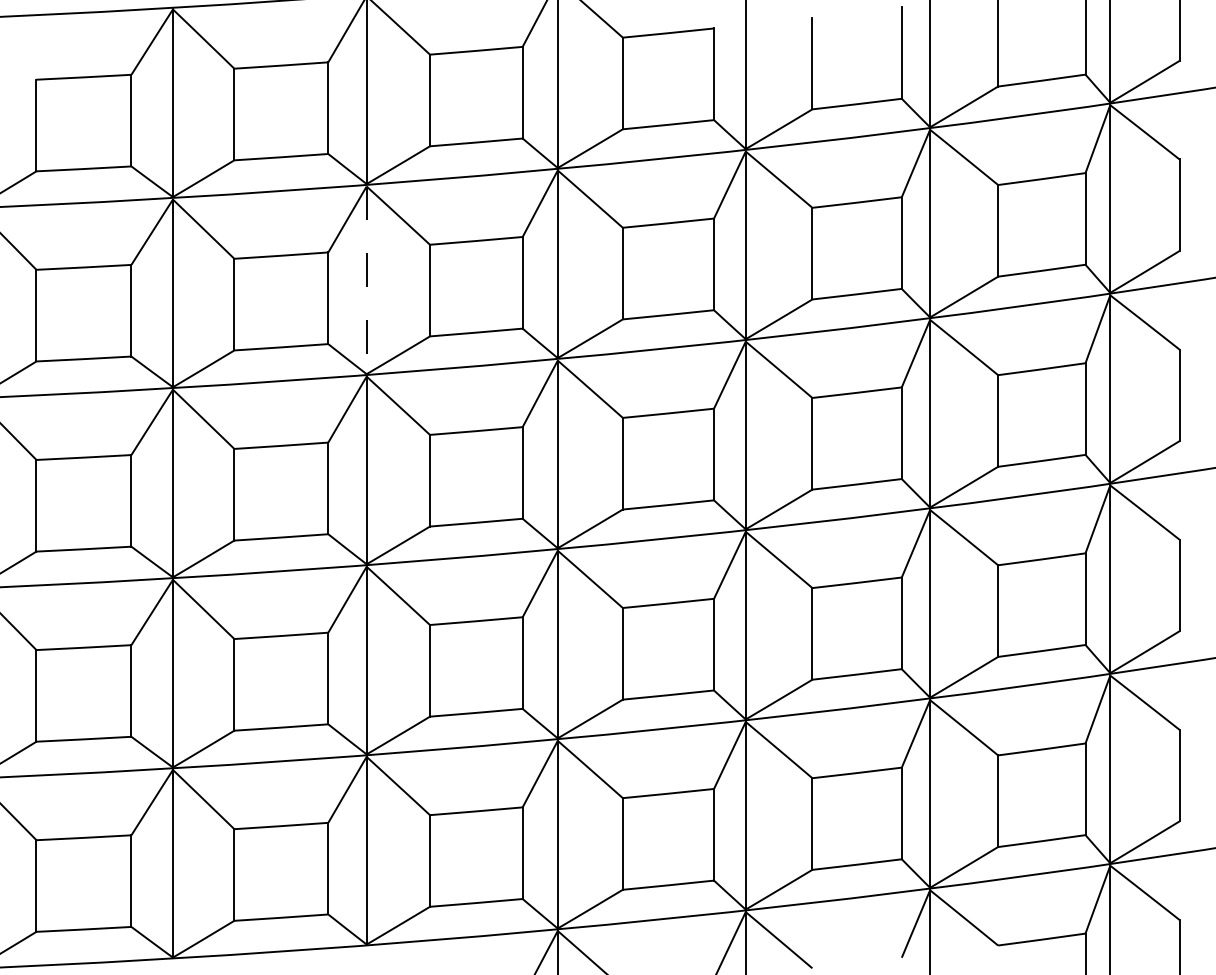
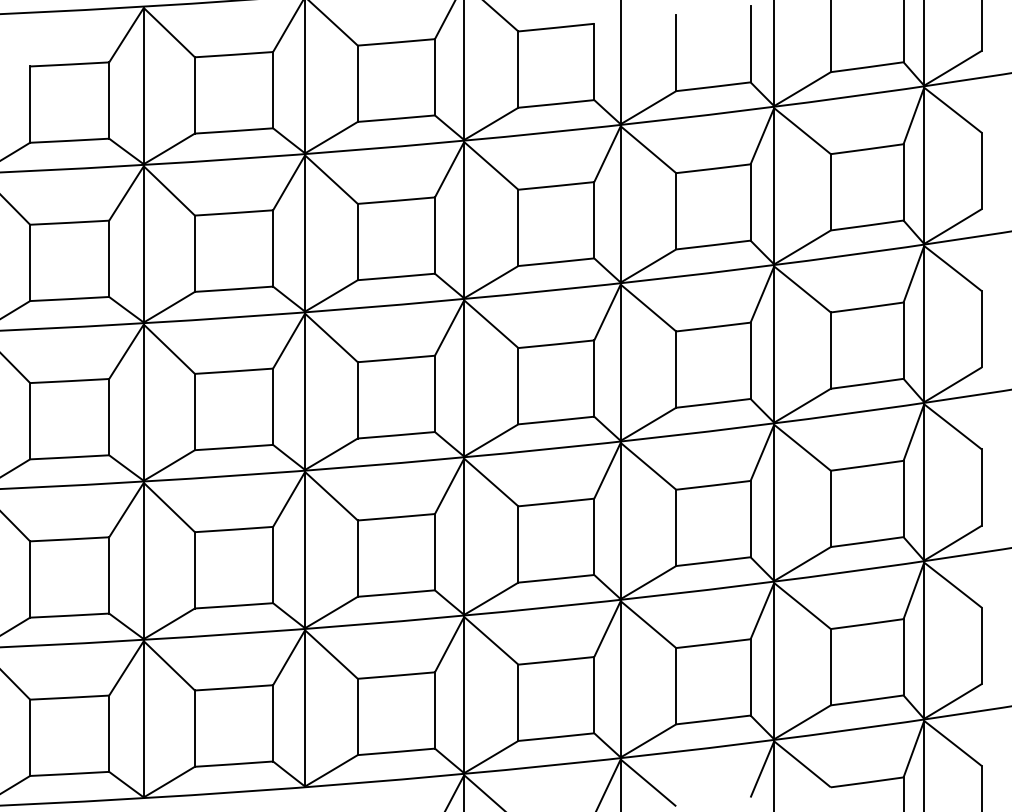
line: (366, 280) -> (304, 233), dashed -> solid

